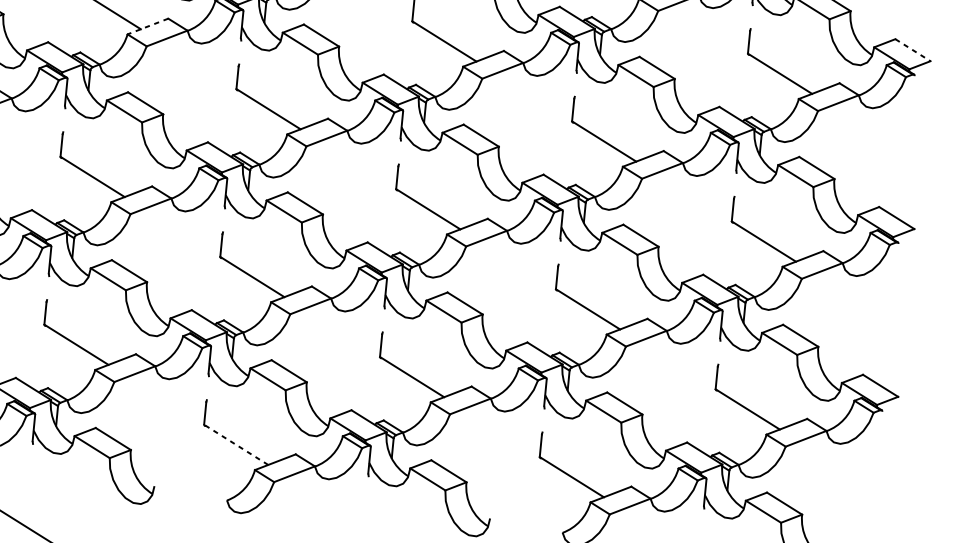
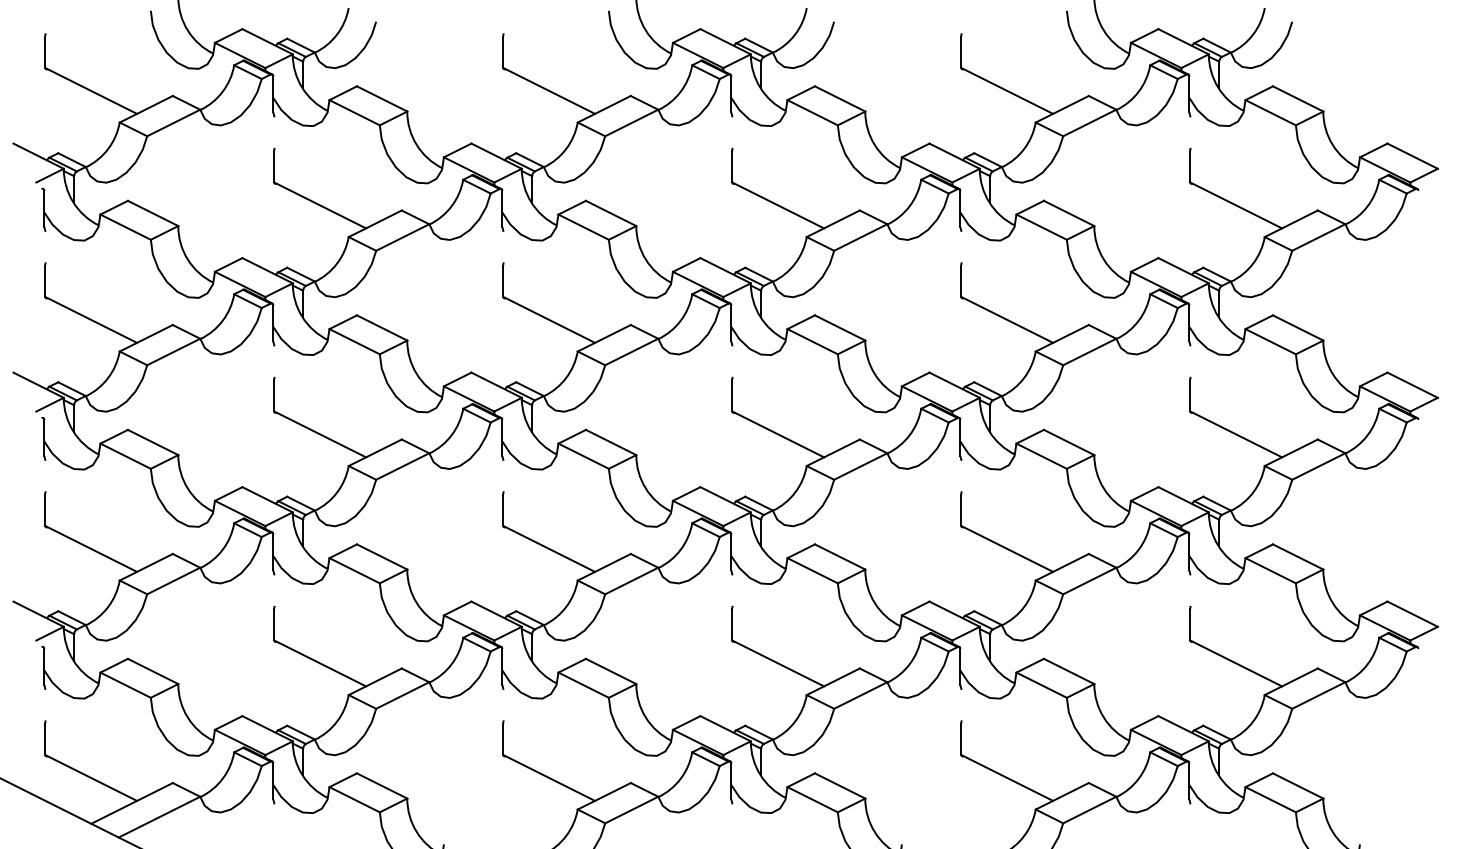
line: (148, 26) -> (375, 223), dashed -> solid
line: (913, 50) -> (1413, 156), dashed -> solid
line: (235, 444) -> (548, 777), dashed -> solid

